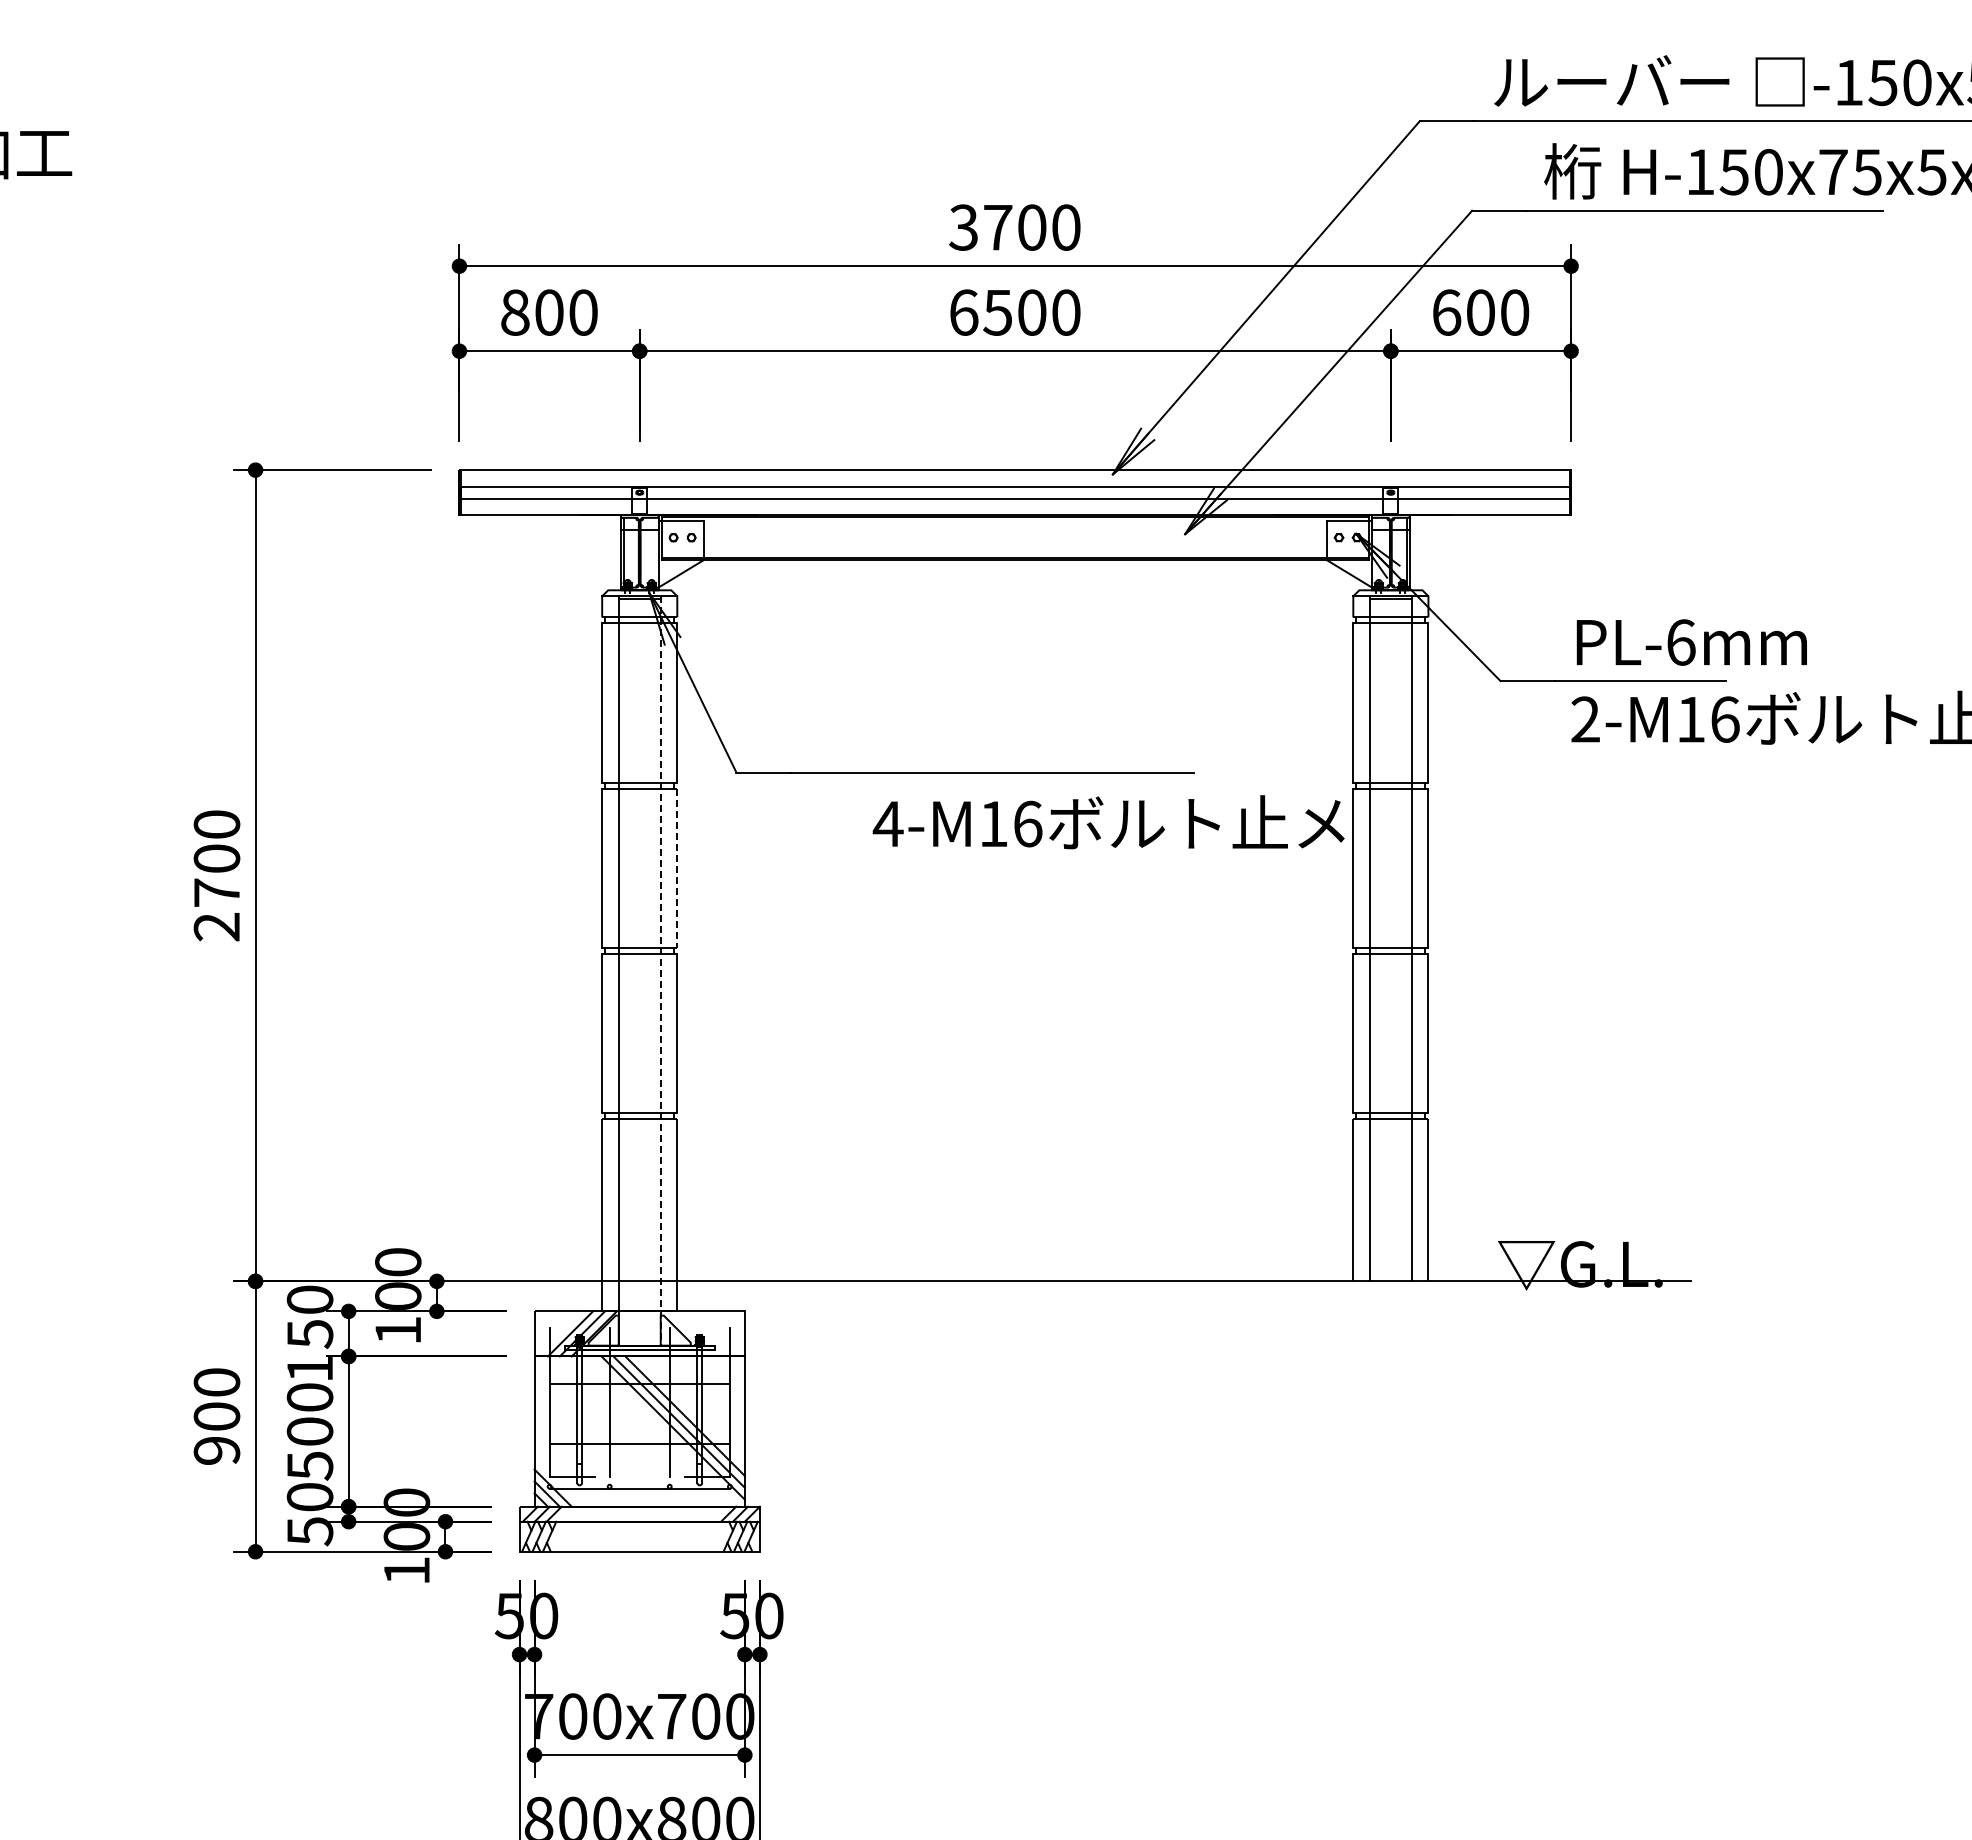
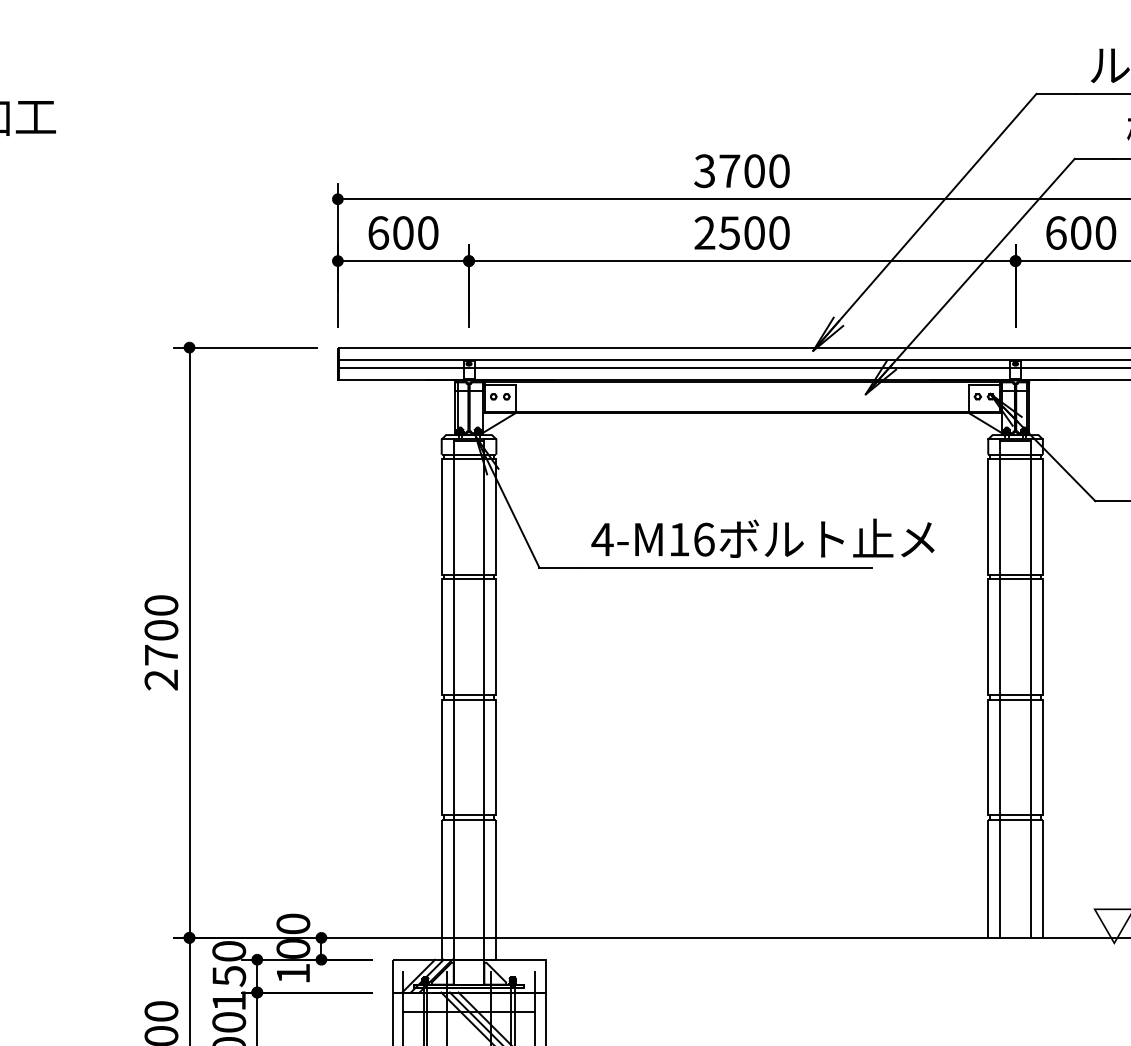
text: (515, 312) -> (378, 232), 800 -> 600
text: (963, 312) -> (704, 232), 6500 -> 2500
text: (1108, 822) -> (762, 538), moved
line: (677, 868) -> (496, 637), dashed -> solid
line: (660, 970) -> (484, 711), dashed -> solid

